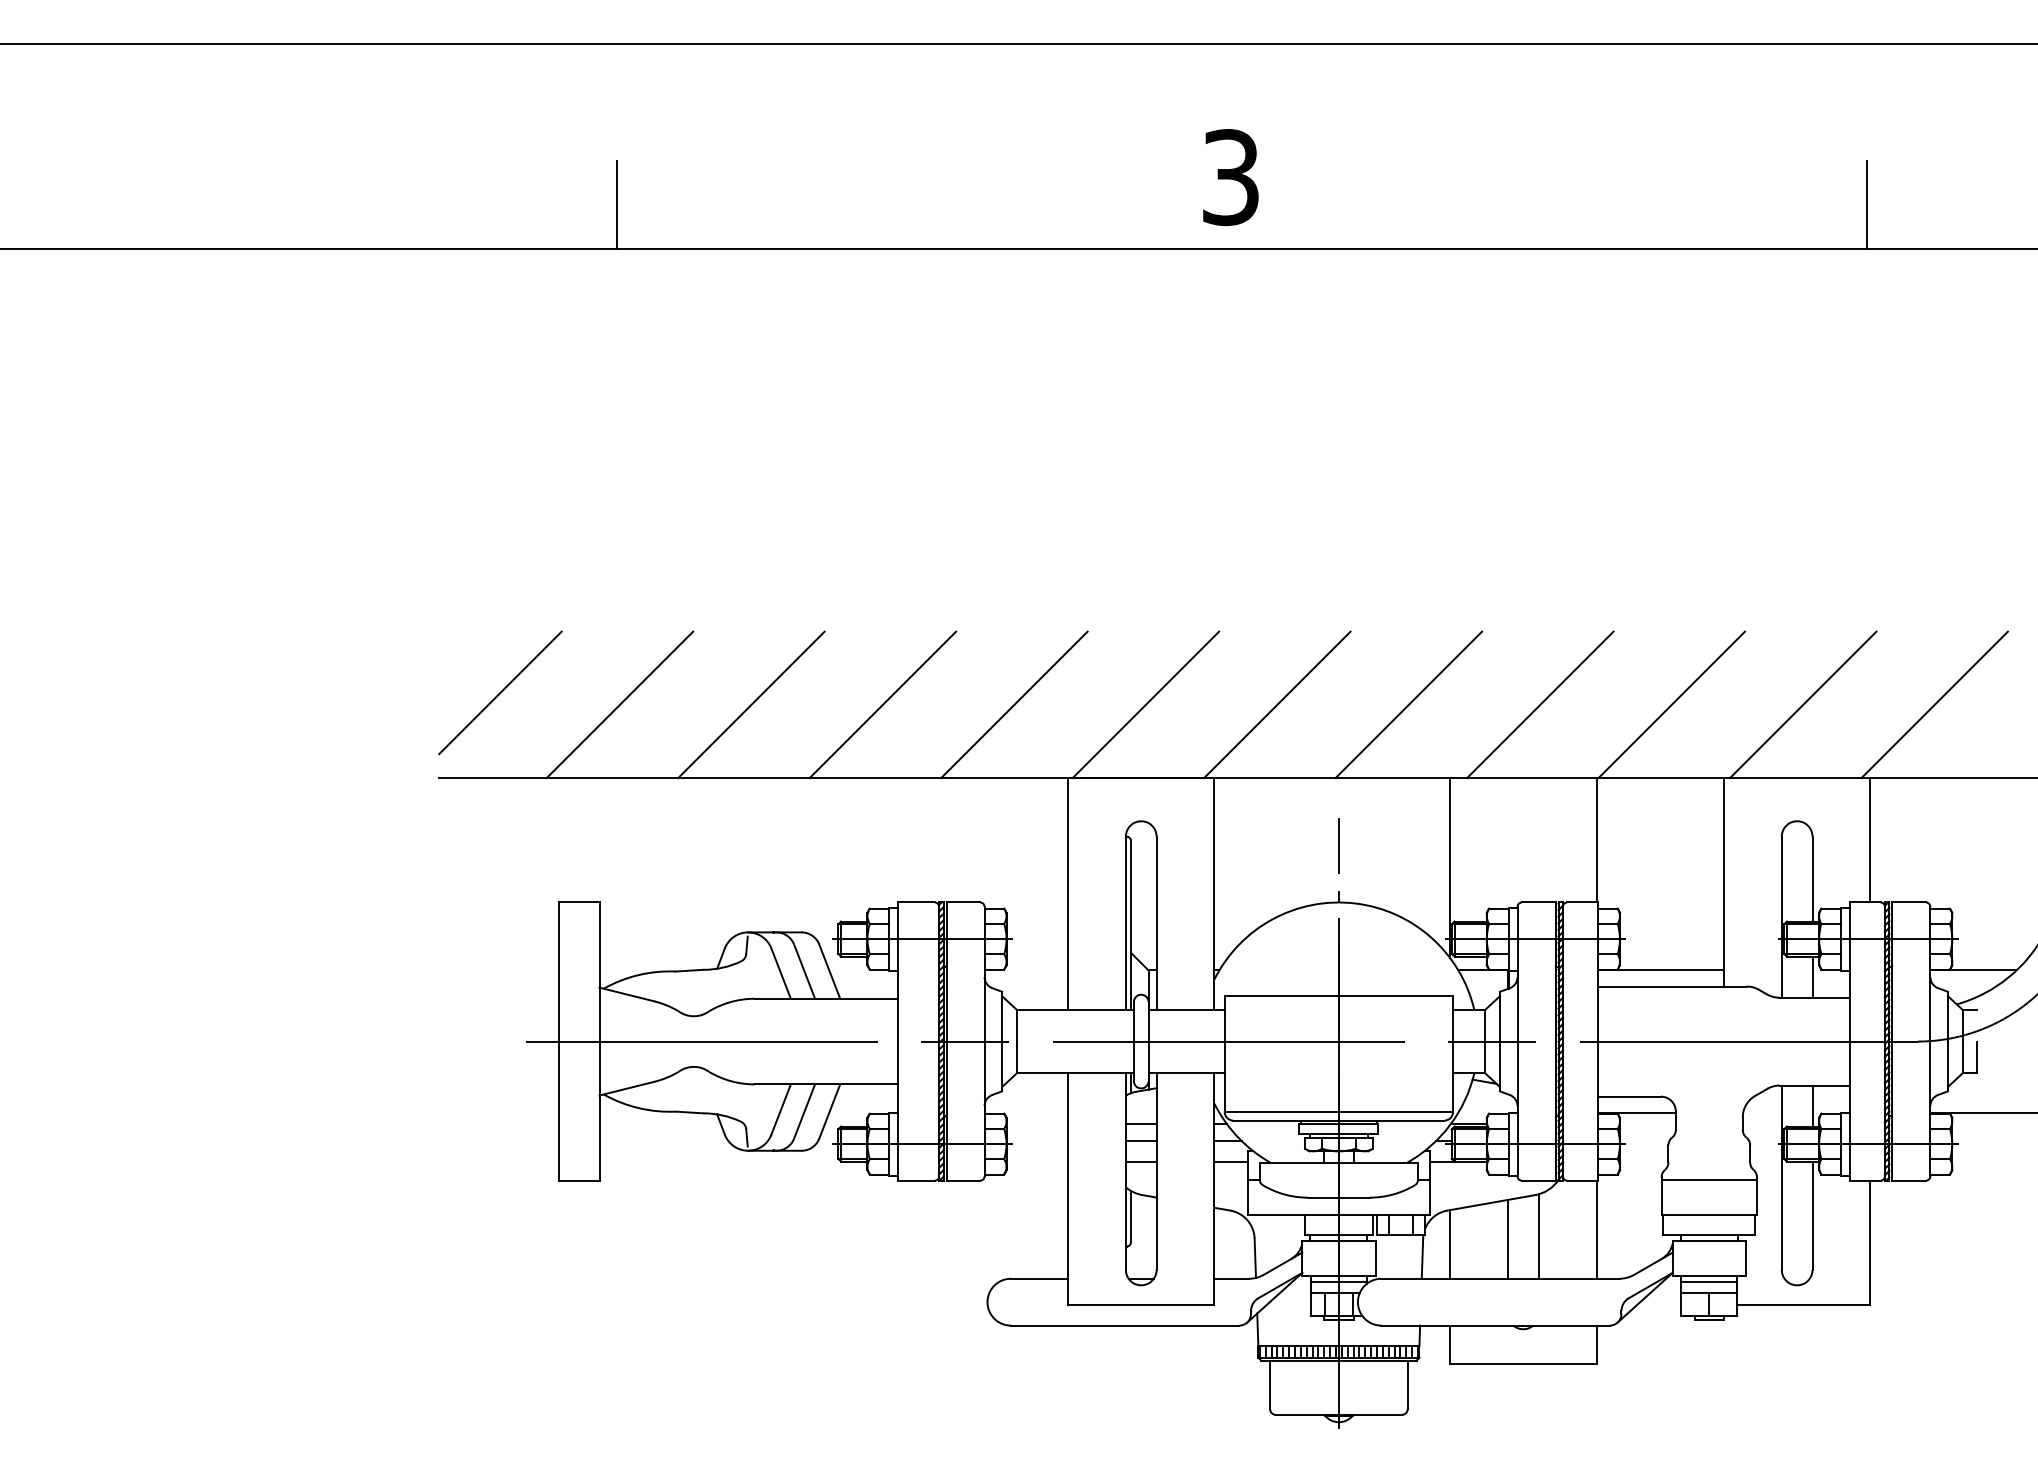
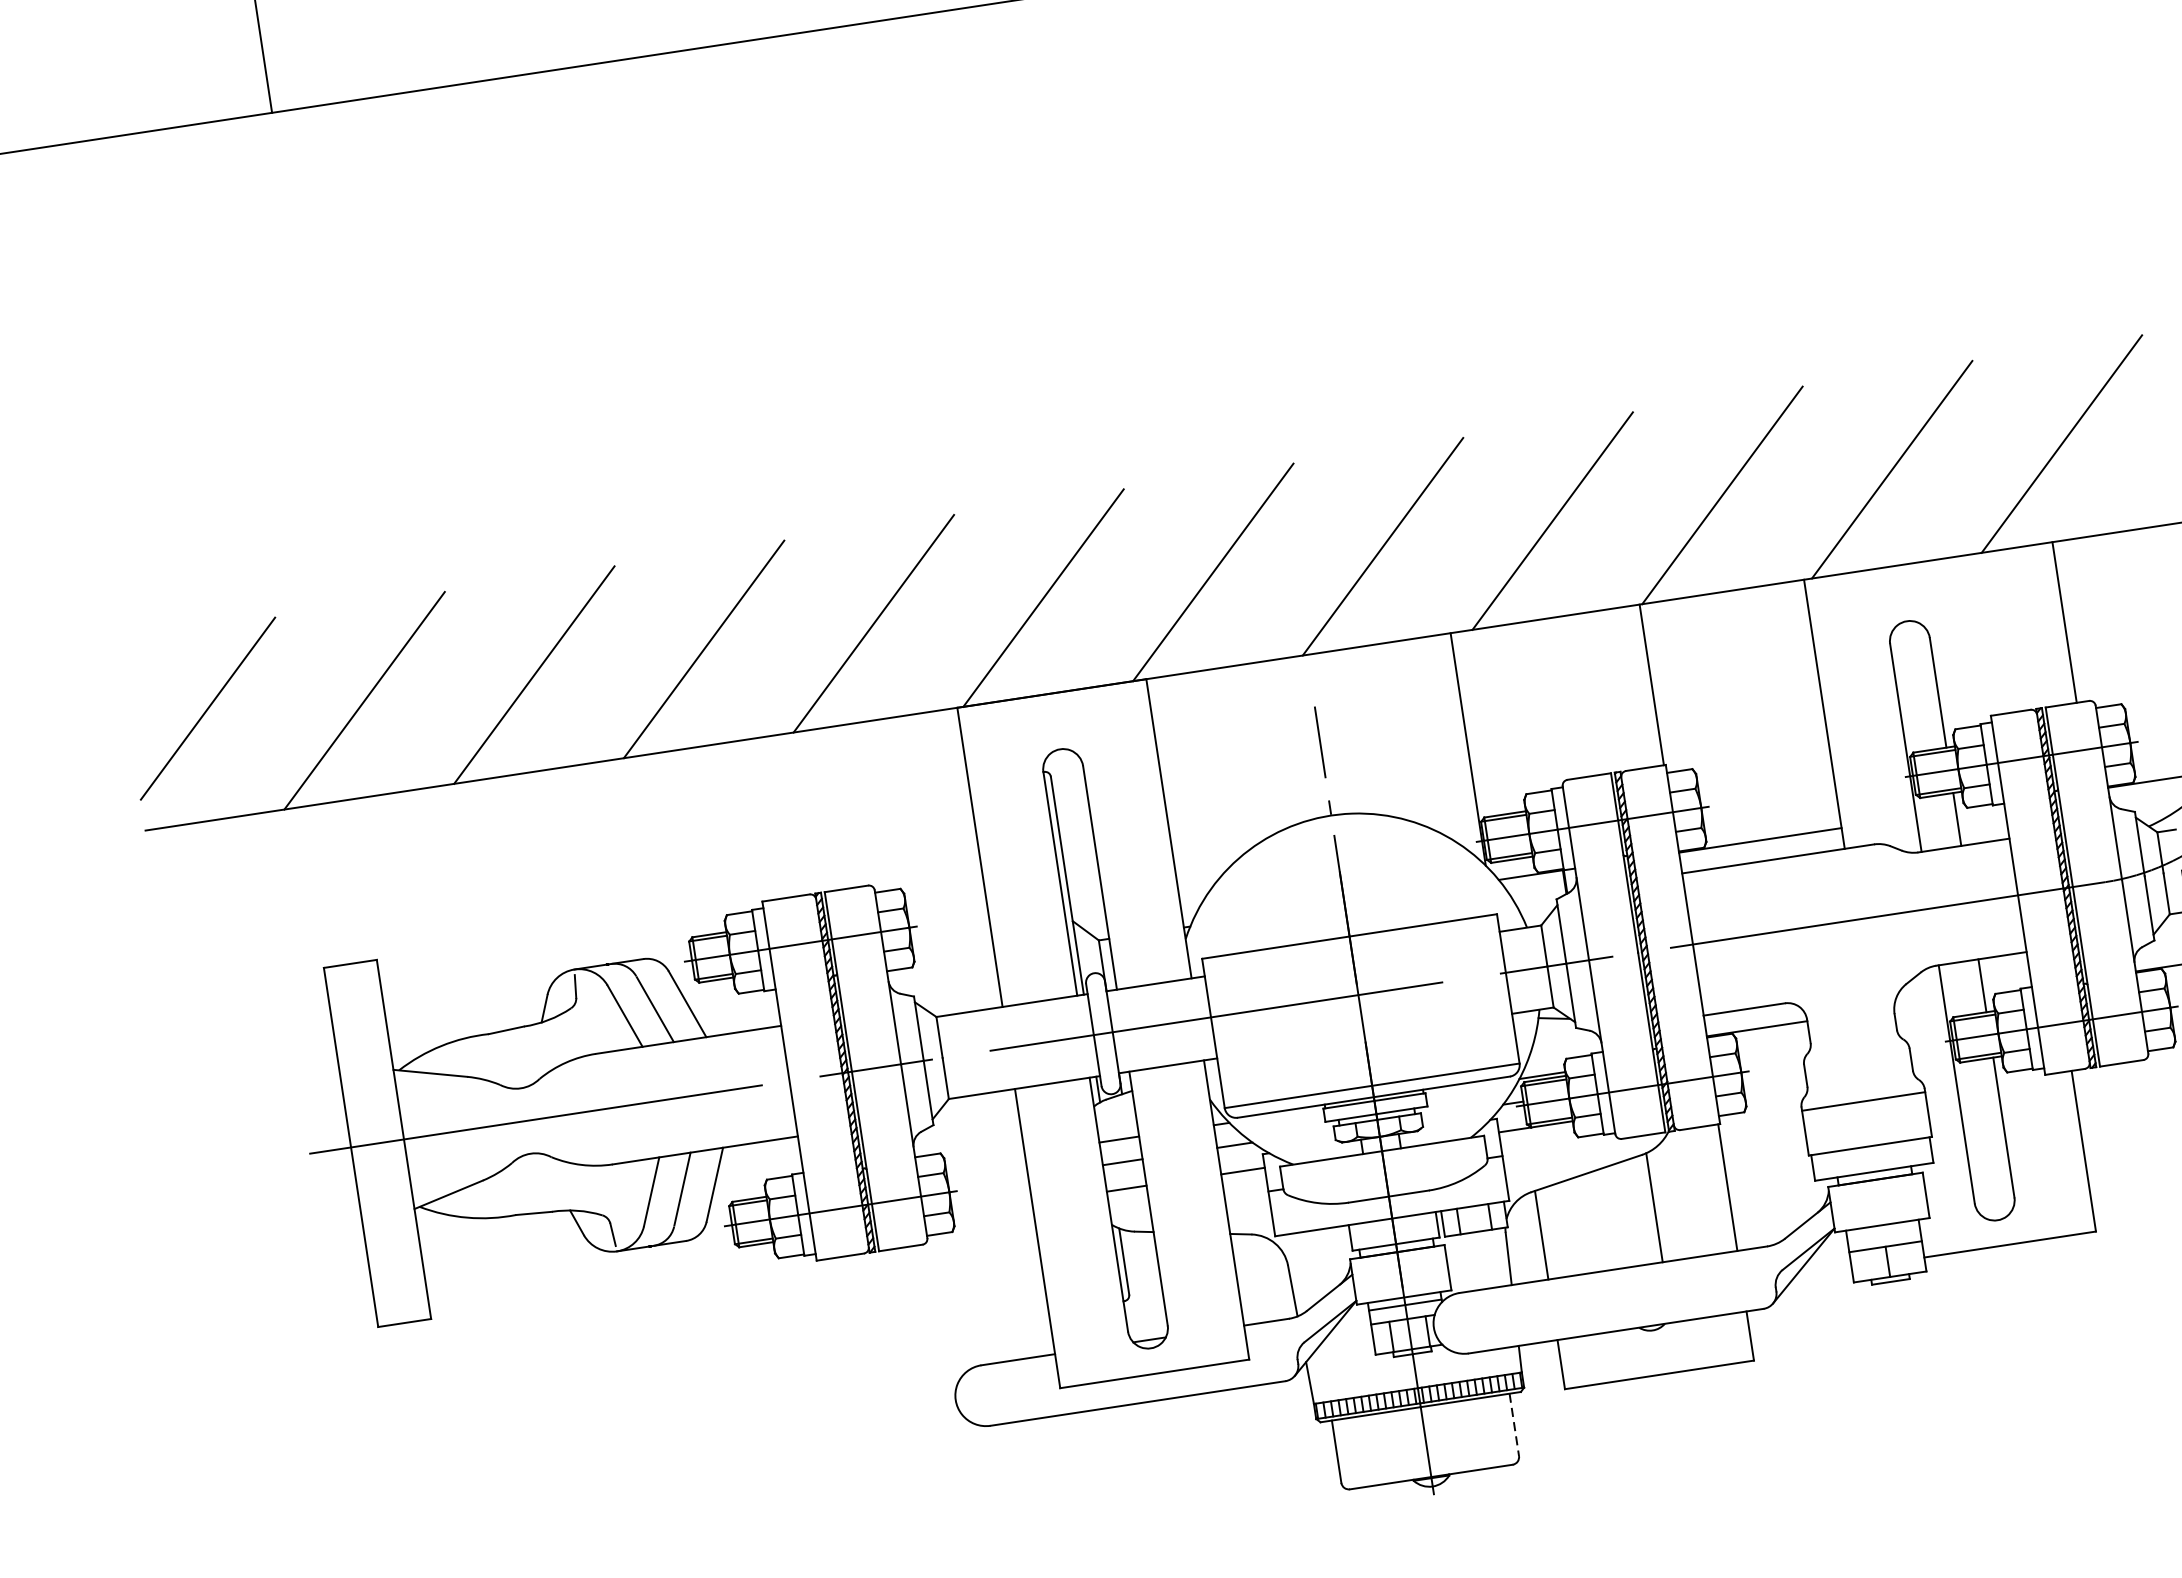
line: (1870, 840) -> (2064, 622), moved
line: (1507, 1238) -> (1614, 1216), removed
line: (1709, 1281) -> (1883, 1232), removed
line: (1407, 1385) -> (1514, 1425), solid -> dashed

